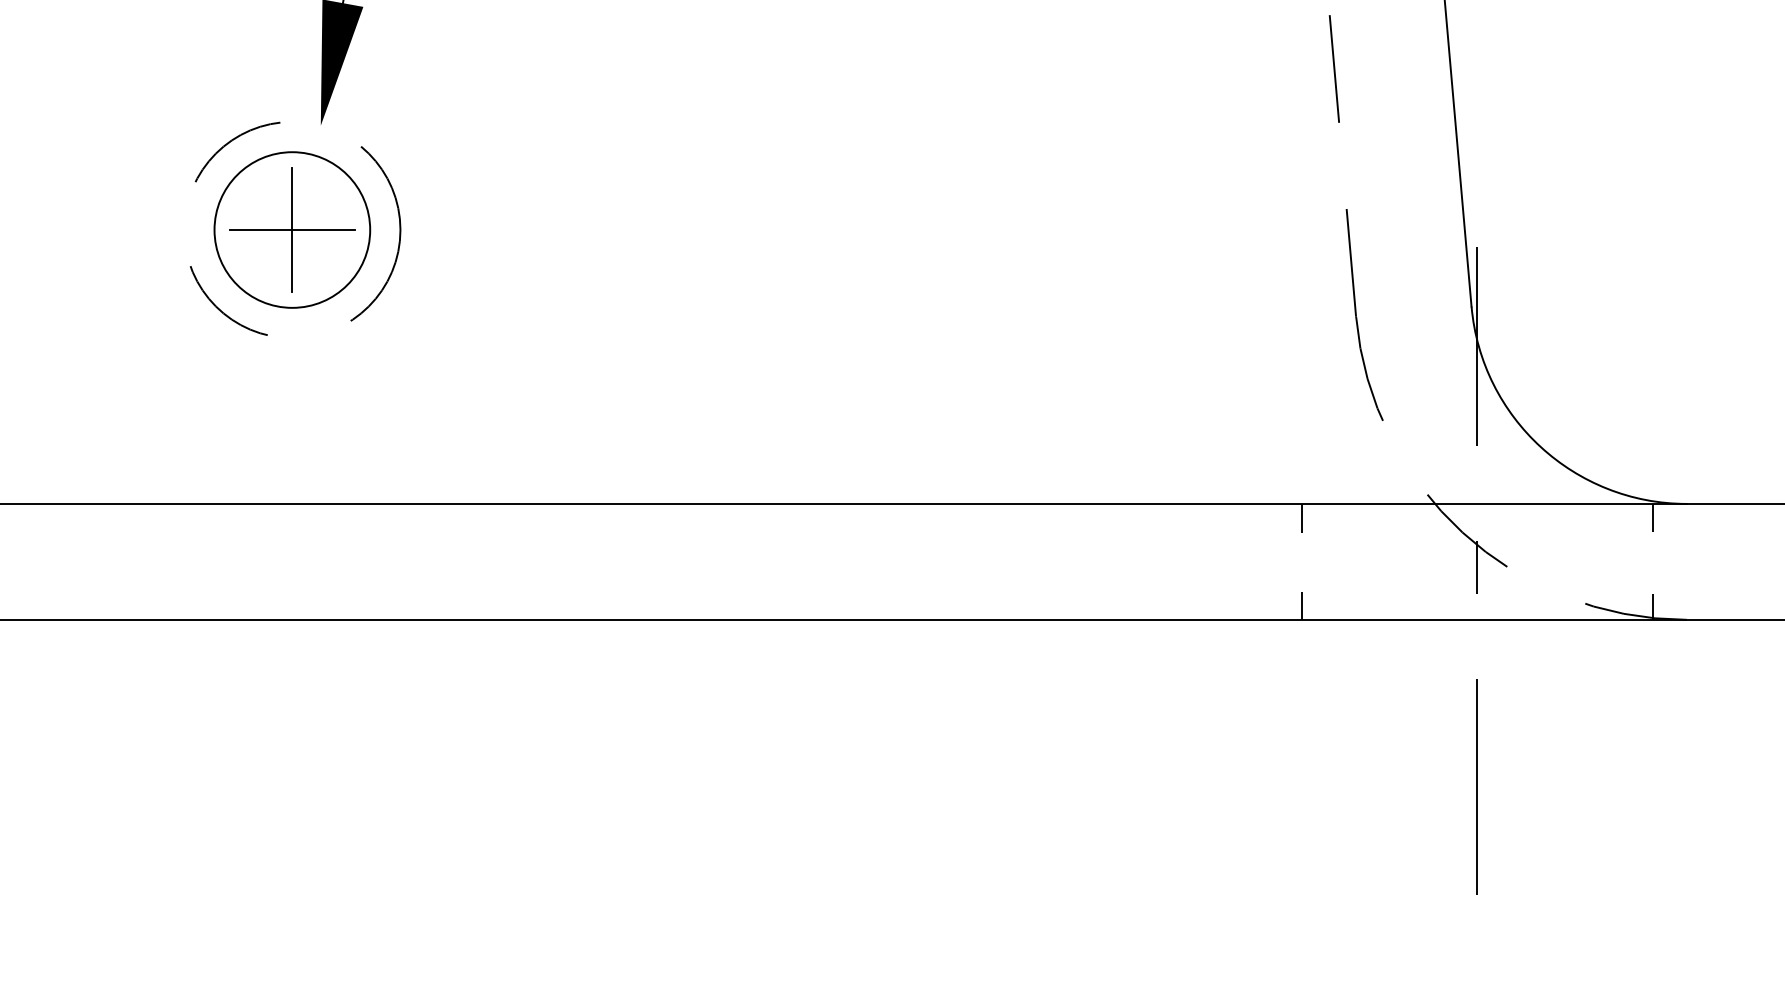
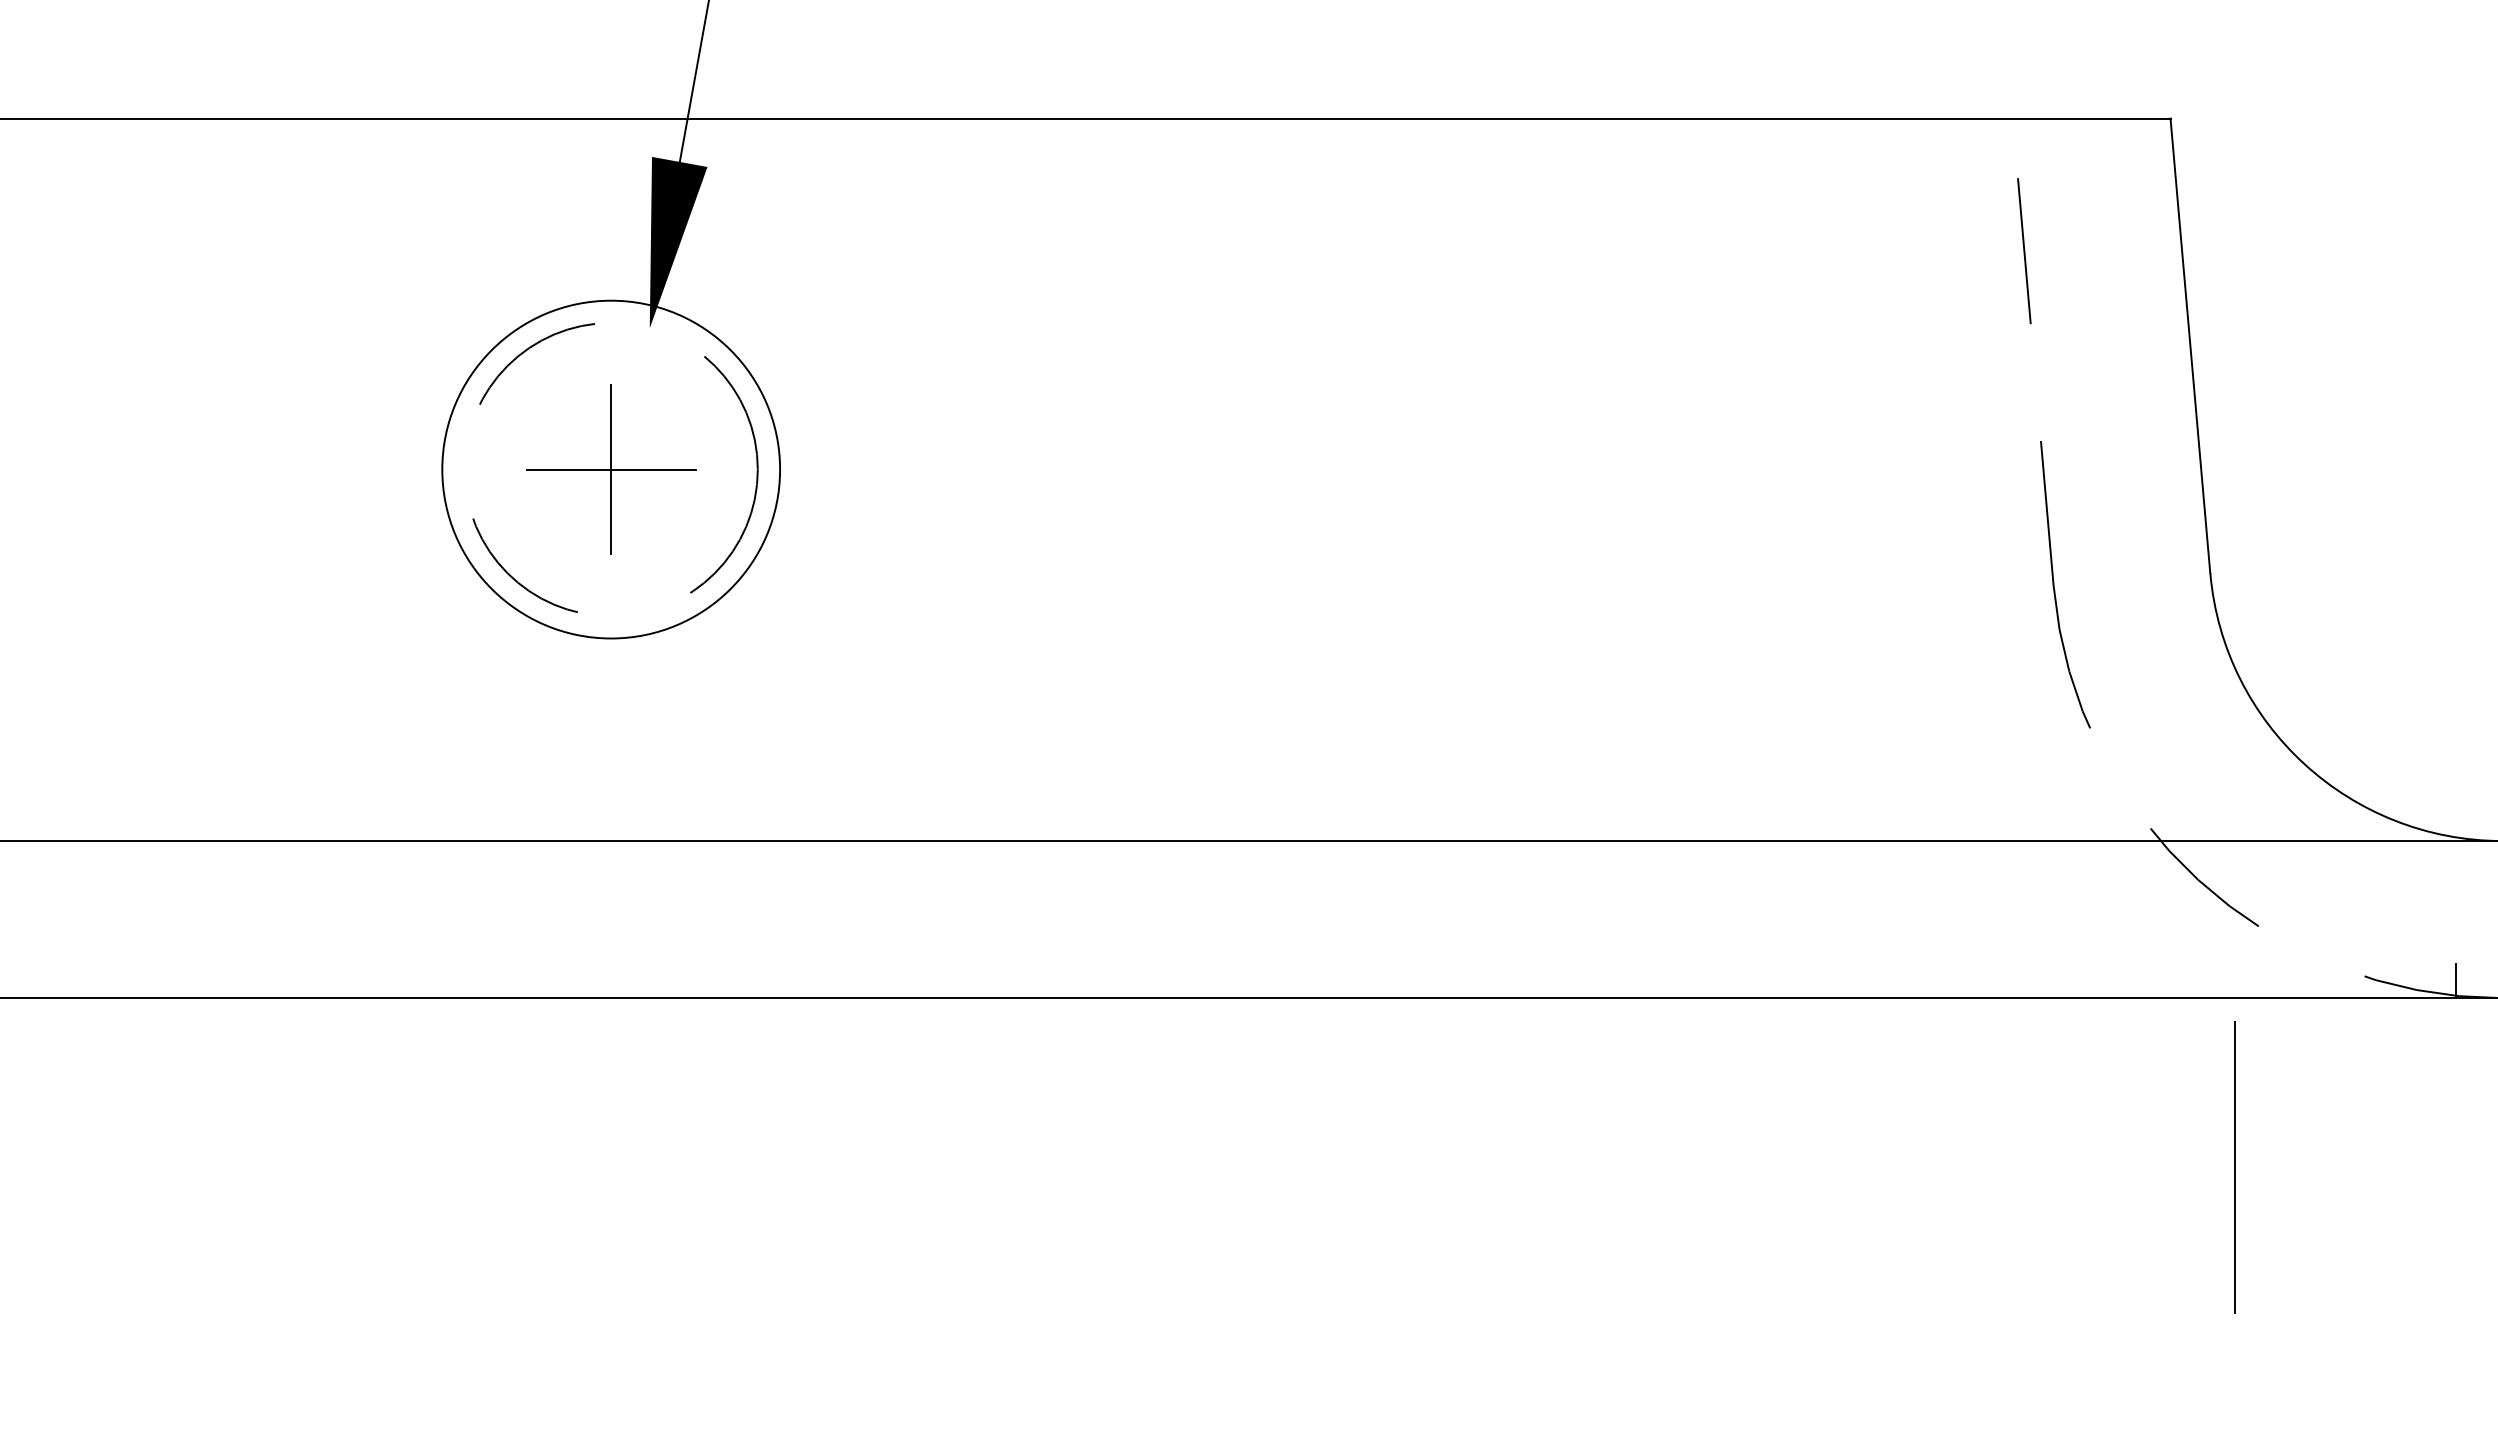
circle: (291, 229) -> (610, 469), size x1.6
line: (1477, 346) -> (2218, 627), removed
line: (1653, 517) -> (2456, 859), removed
line: (1301, 518) -> (1979, 860), removed
line: (1477, 566) -> (2218, 926), removed
line: (1301, 606) -> (1979, 979), removed
line: (1476, 787) -> (2234, 1167), moved

